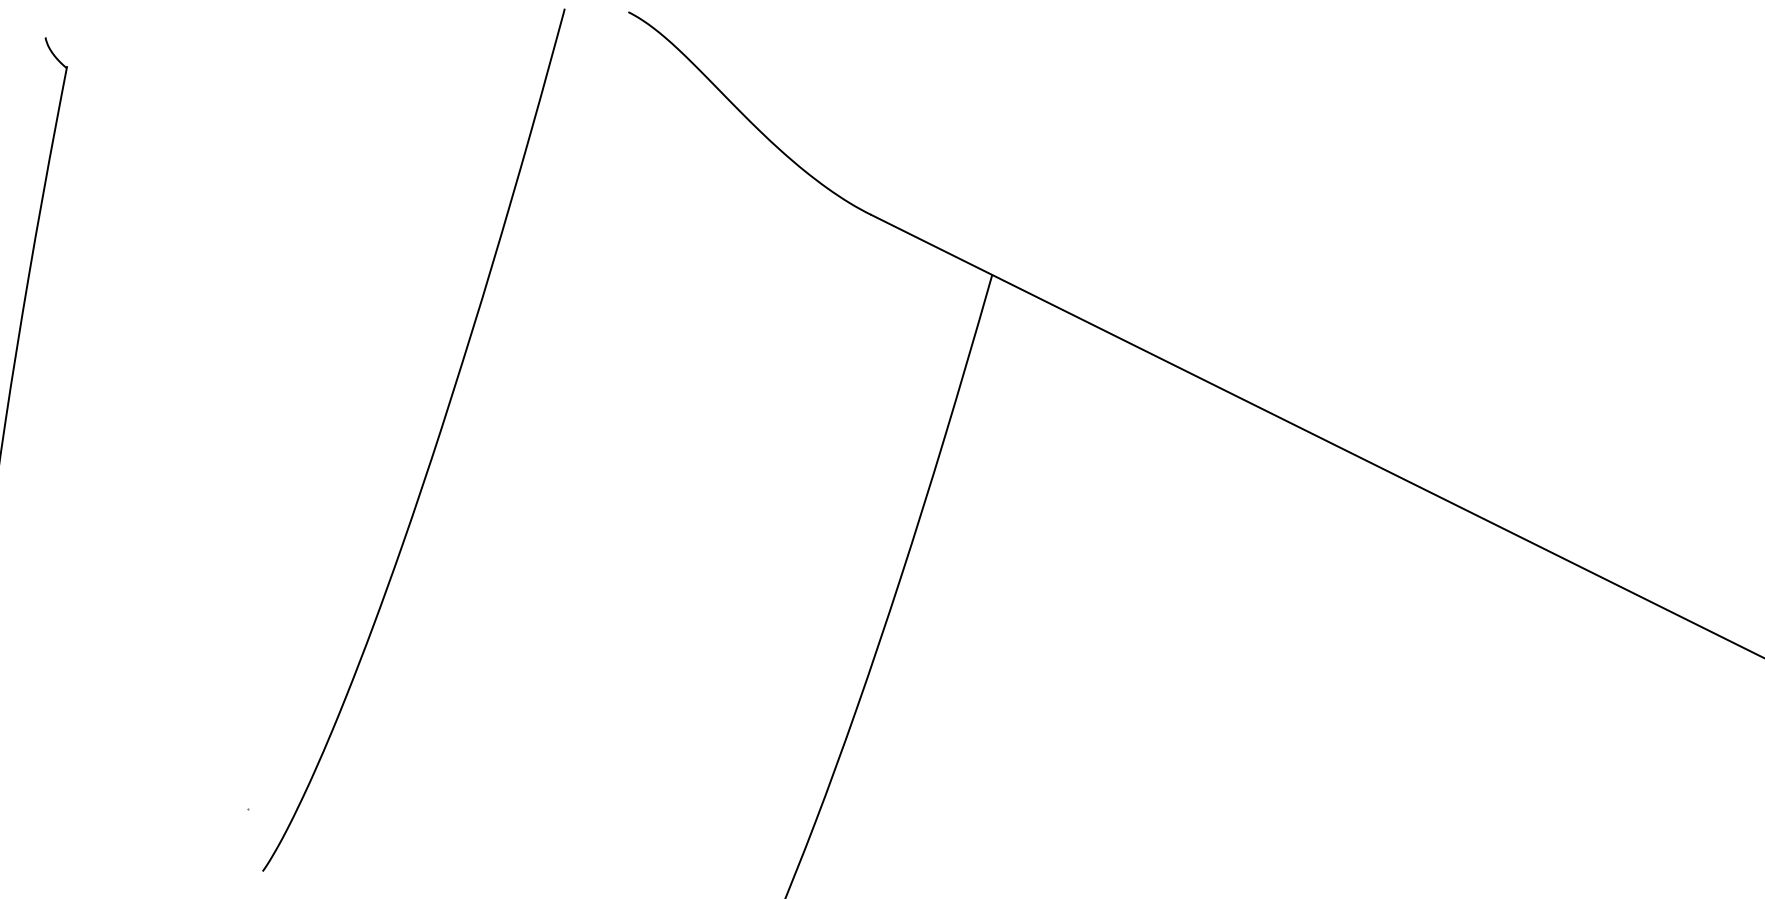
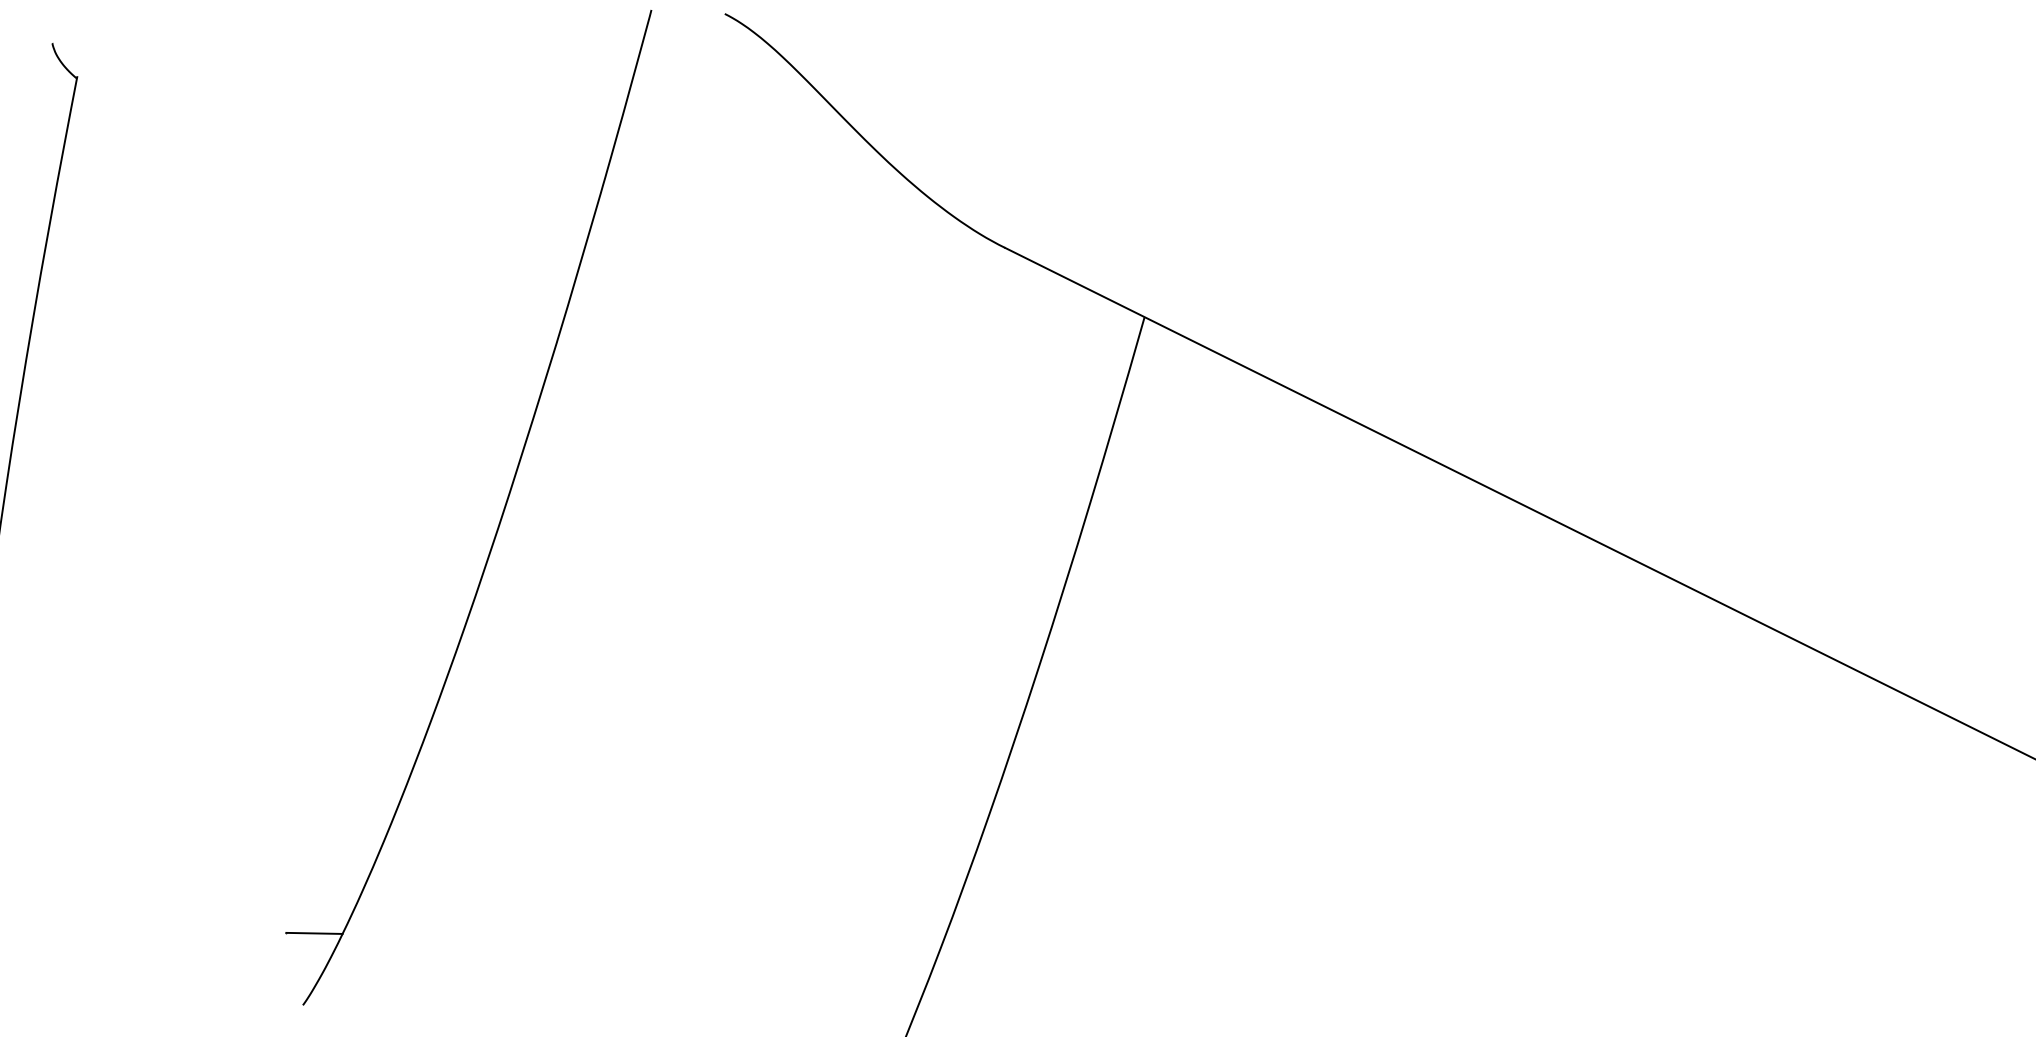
line: (272, 808) -> (314, 932), added

